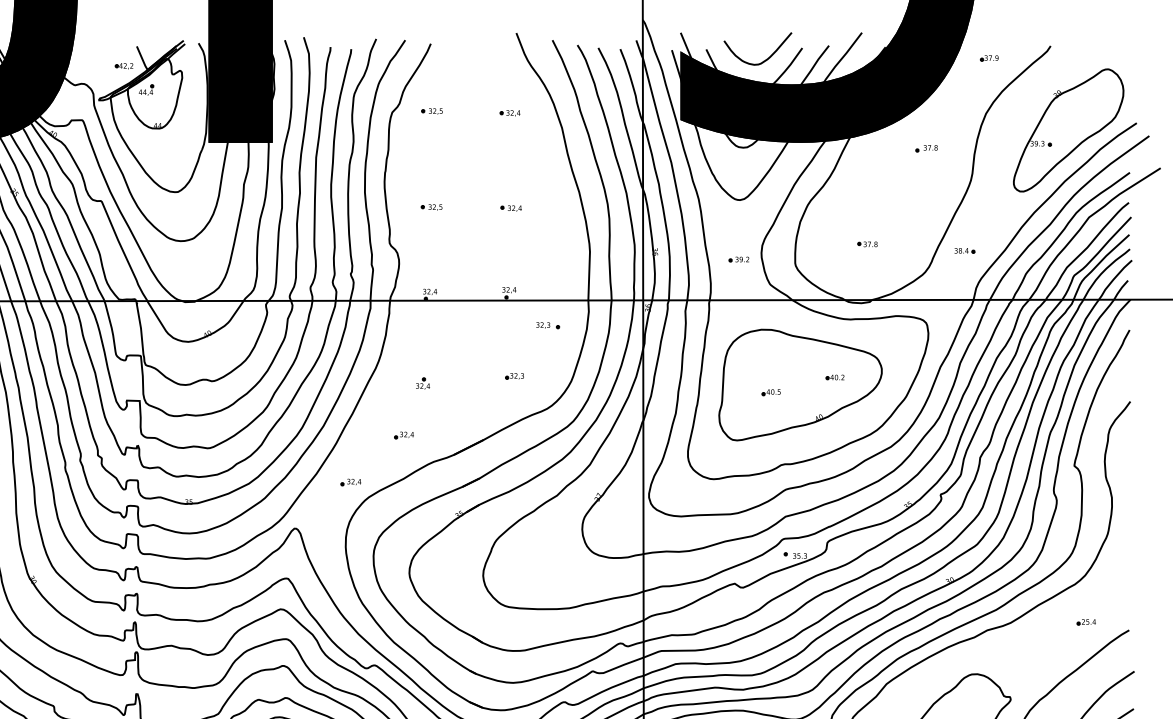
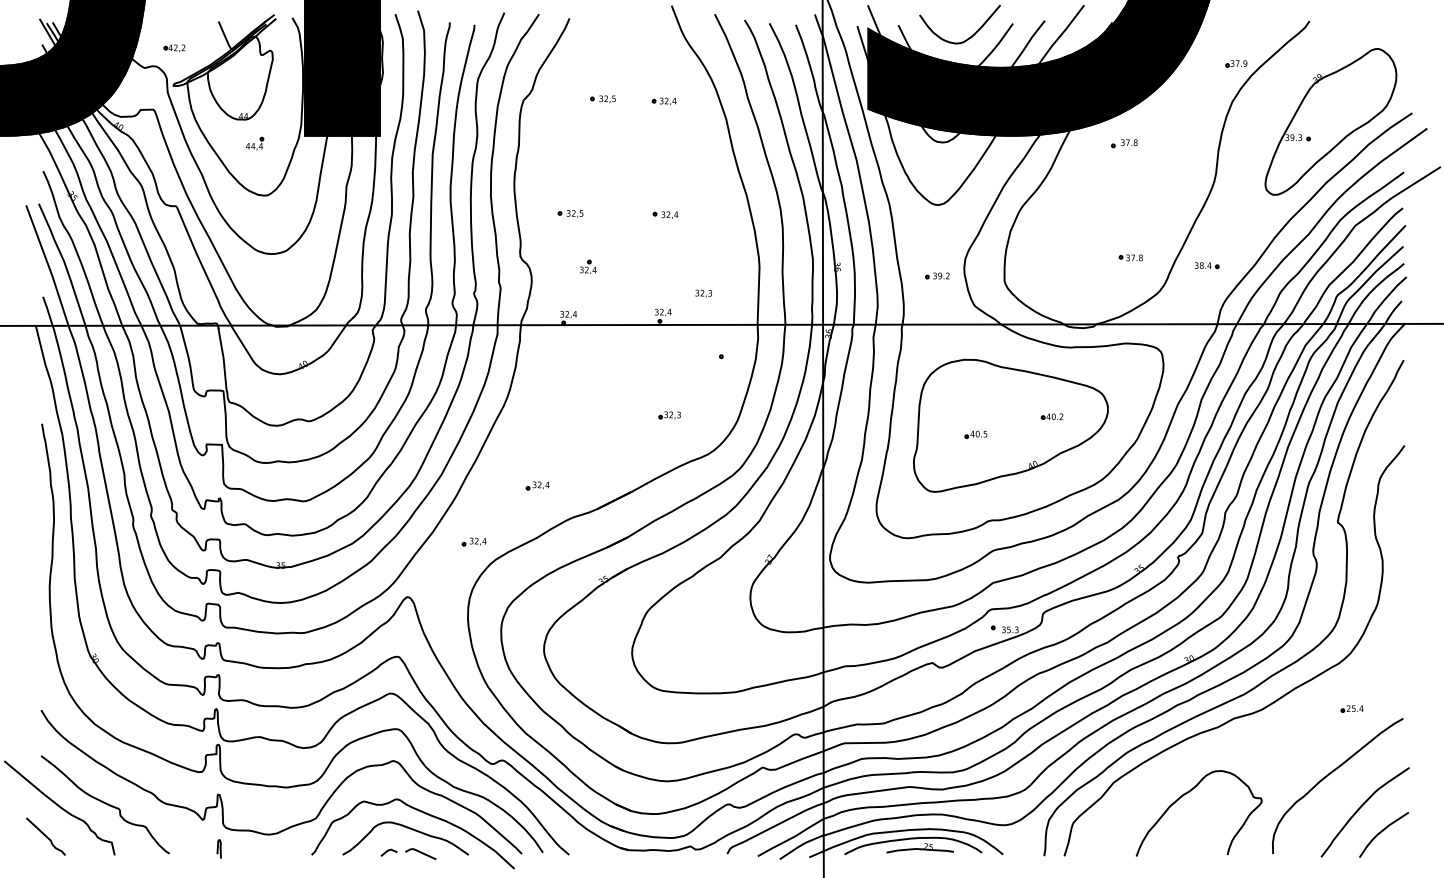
part: (989, 58) -> (1236, 63), moved
part: (124, 66) -> (174, 48), moved
part: (146, 89) -> (255, 143), moved
part: (431, 110) -> (602, 98), moved
part: (926, 148) -> (1124, 143), moved
part: (867, 244) -> (1130, 257), moved
text: (543, 325) -> (703, 293), moved
part: (422, 383) -> (587, 266), moved

